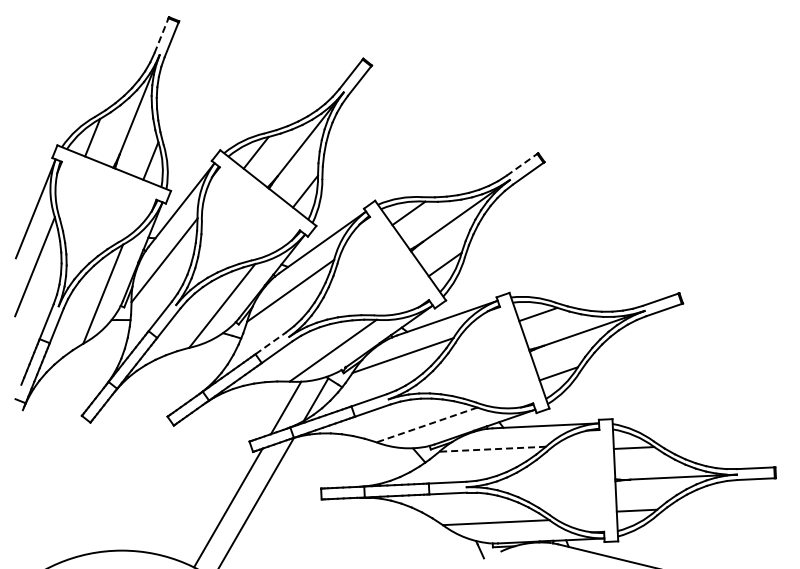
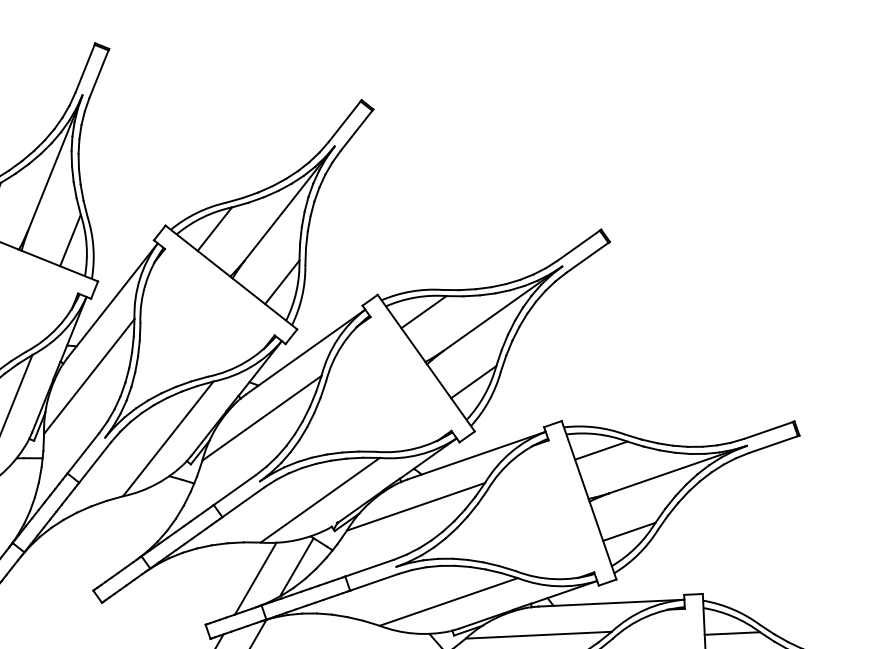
line: (161, 35) -> (85, 68), dashed -> solid
line: (522, 164) -> (579, 245), dashed -> solid
line: (270, 343) -> (234, 490), dashed -> solid
line: (426, 425) -> (448, 602), dashed -> solid
line: (492, 449) -> (538, 635), dashed -> solid

